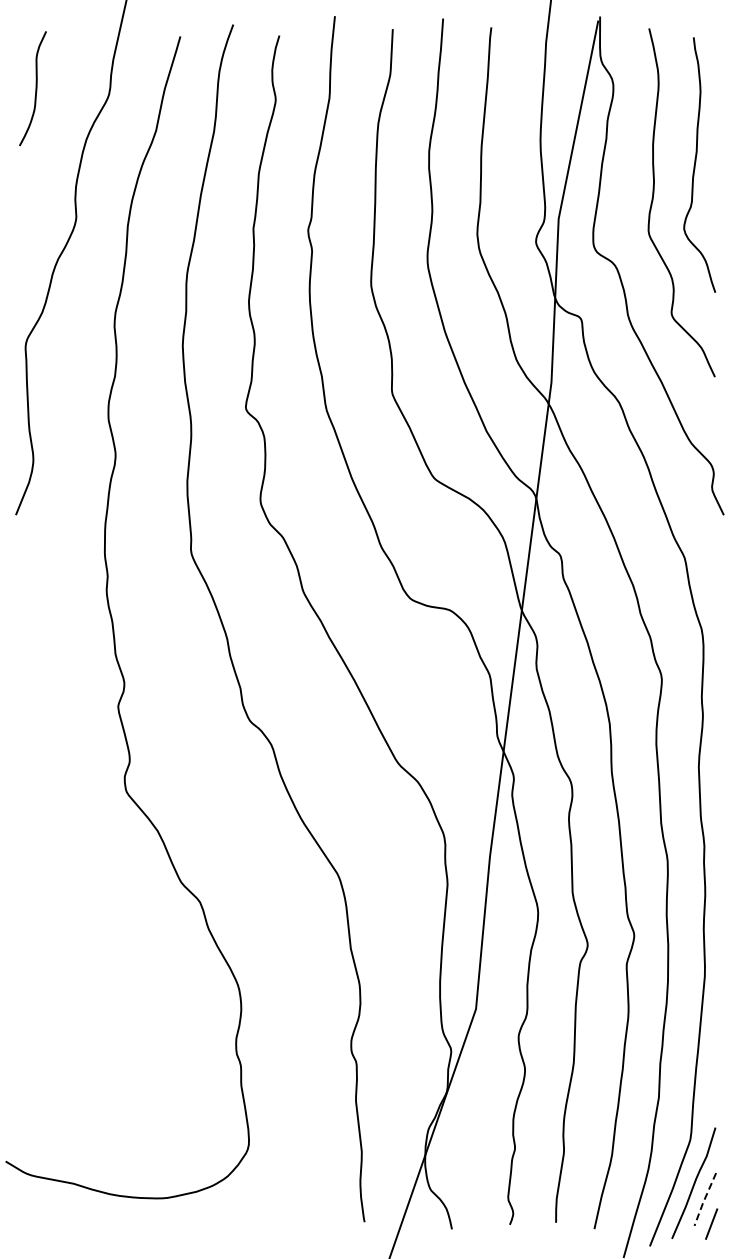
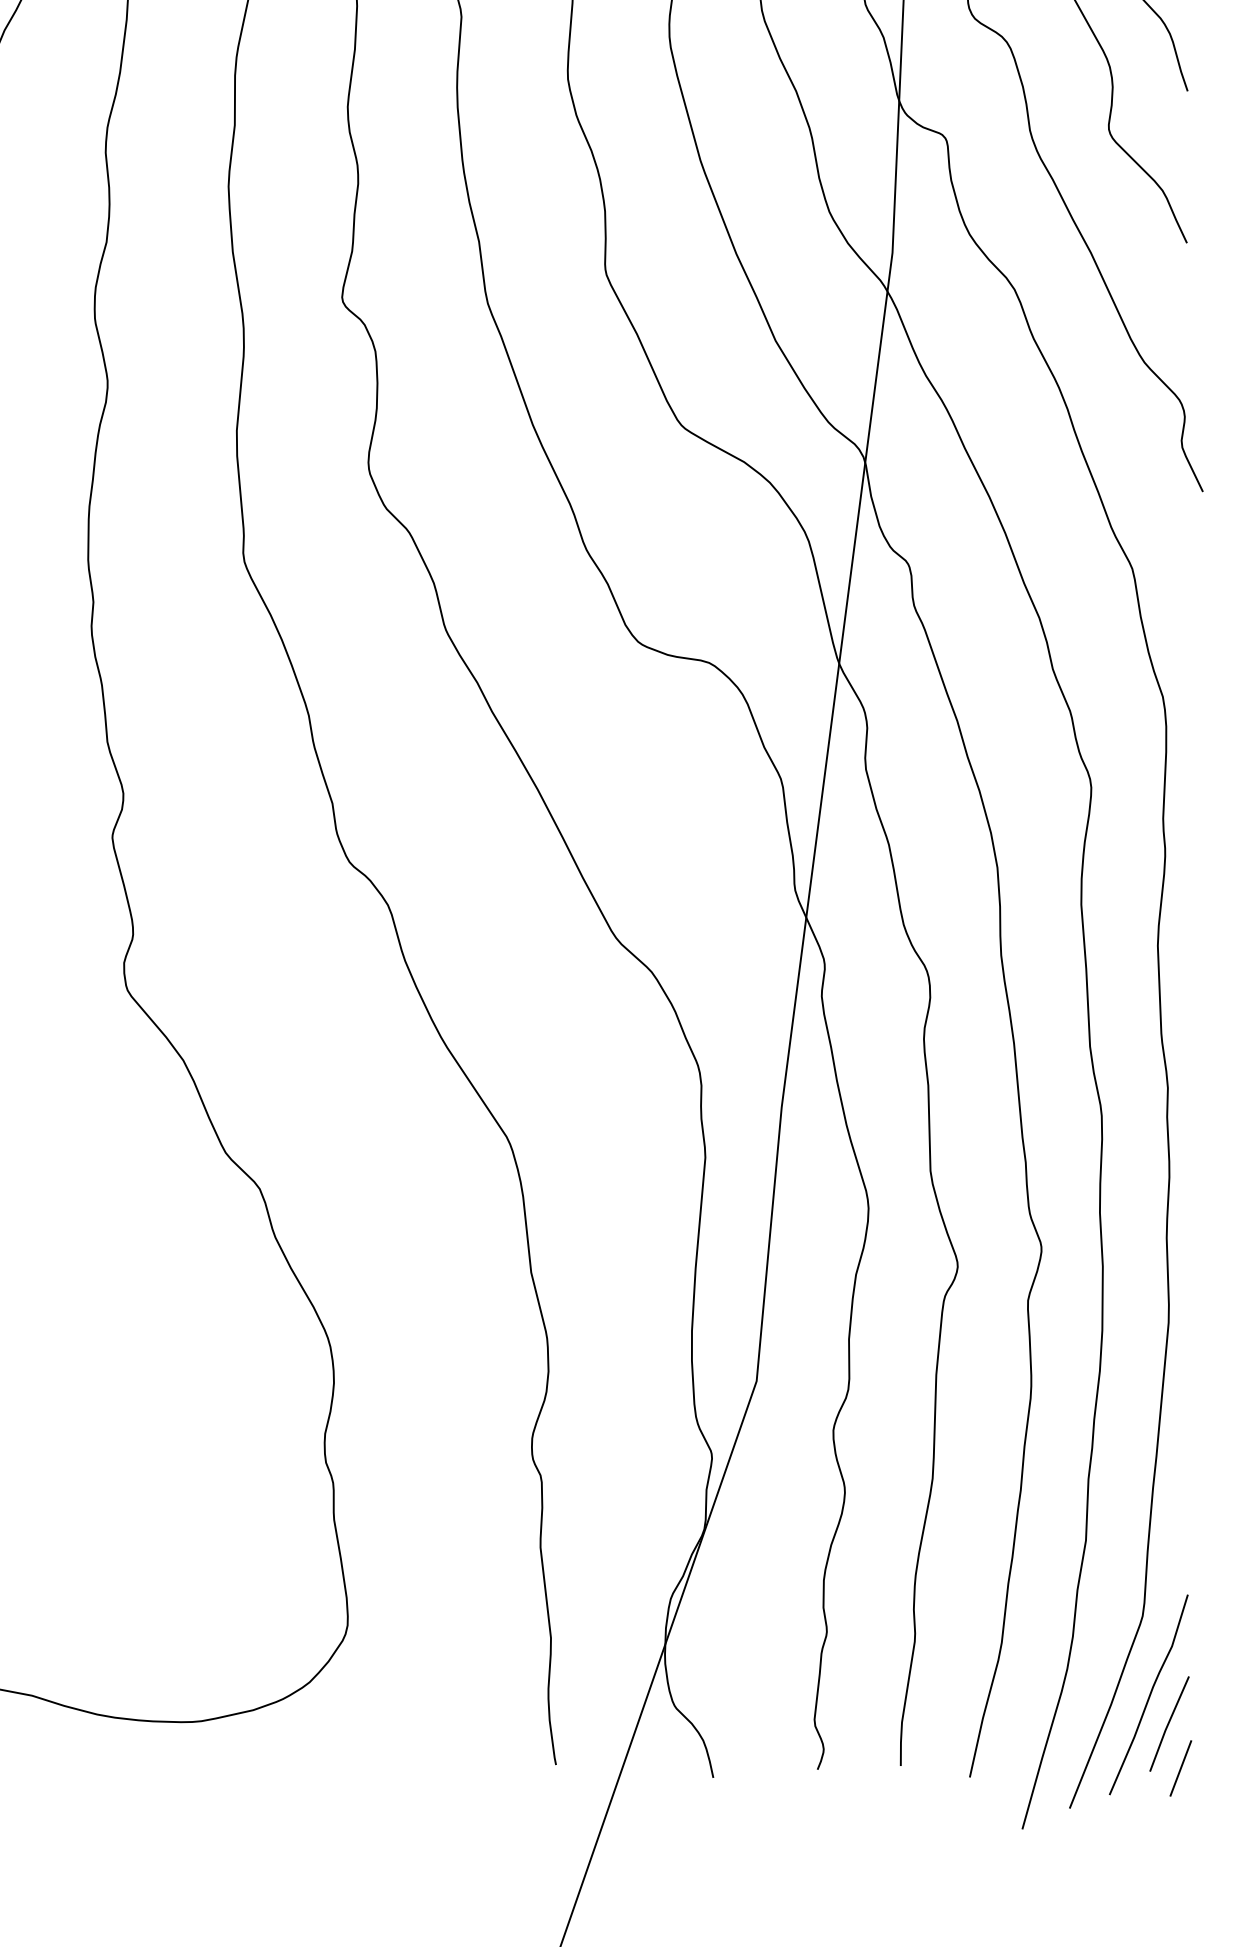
line: (704, 1200) -> (1168, 1725), dashed -> solid

